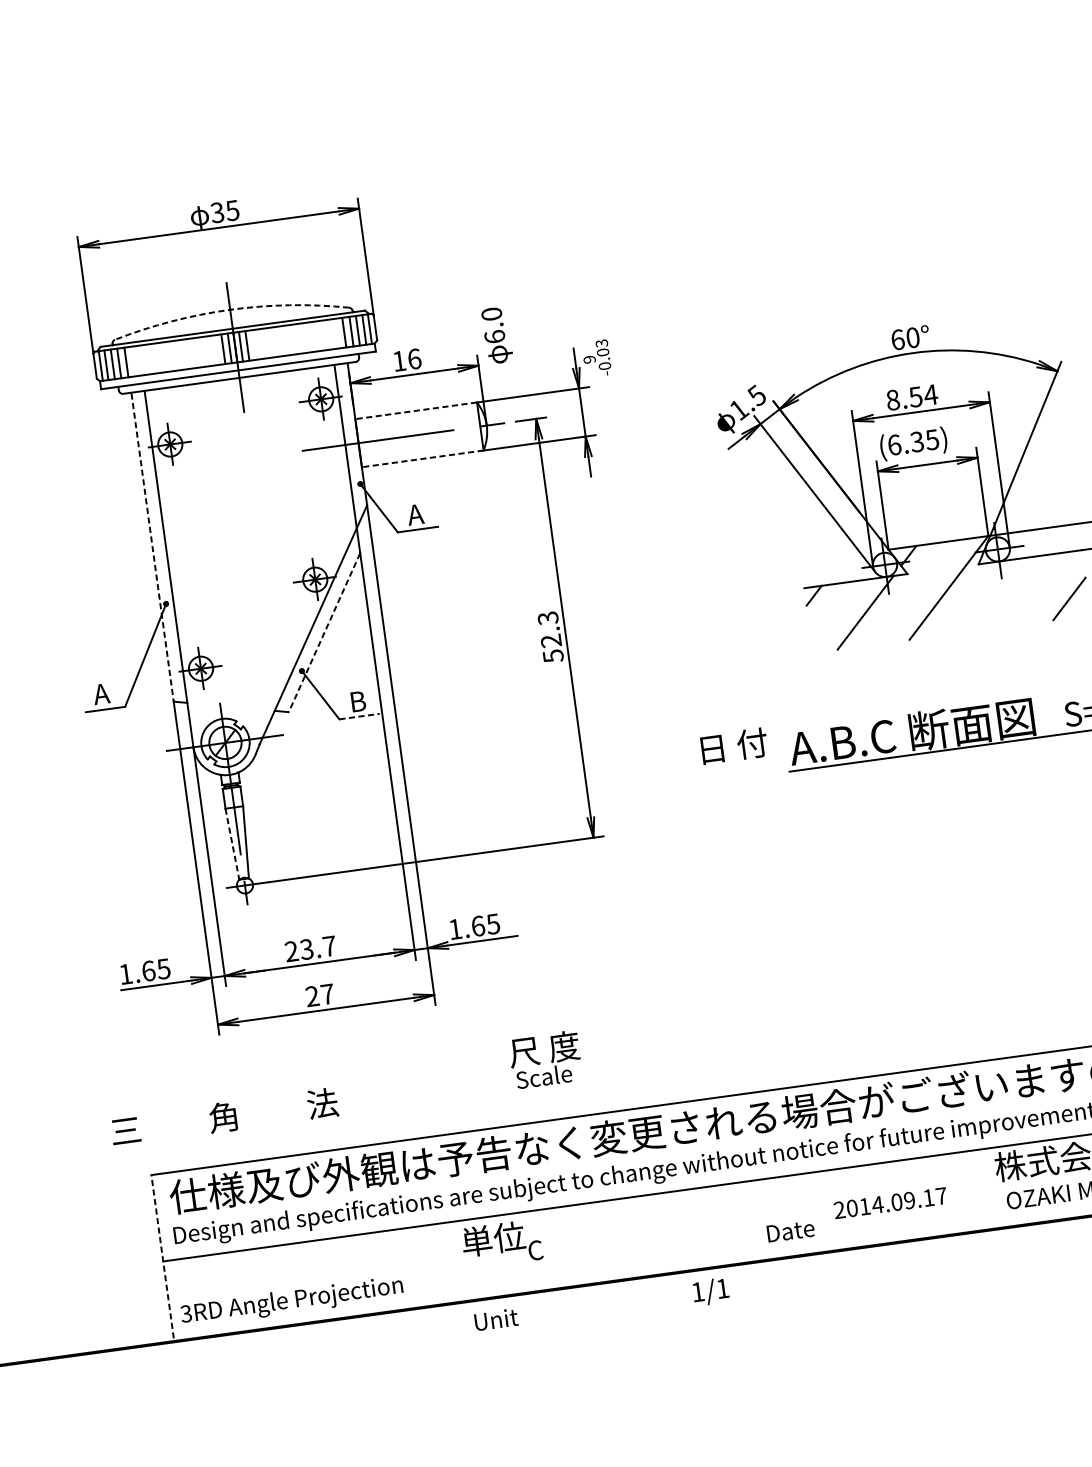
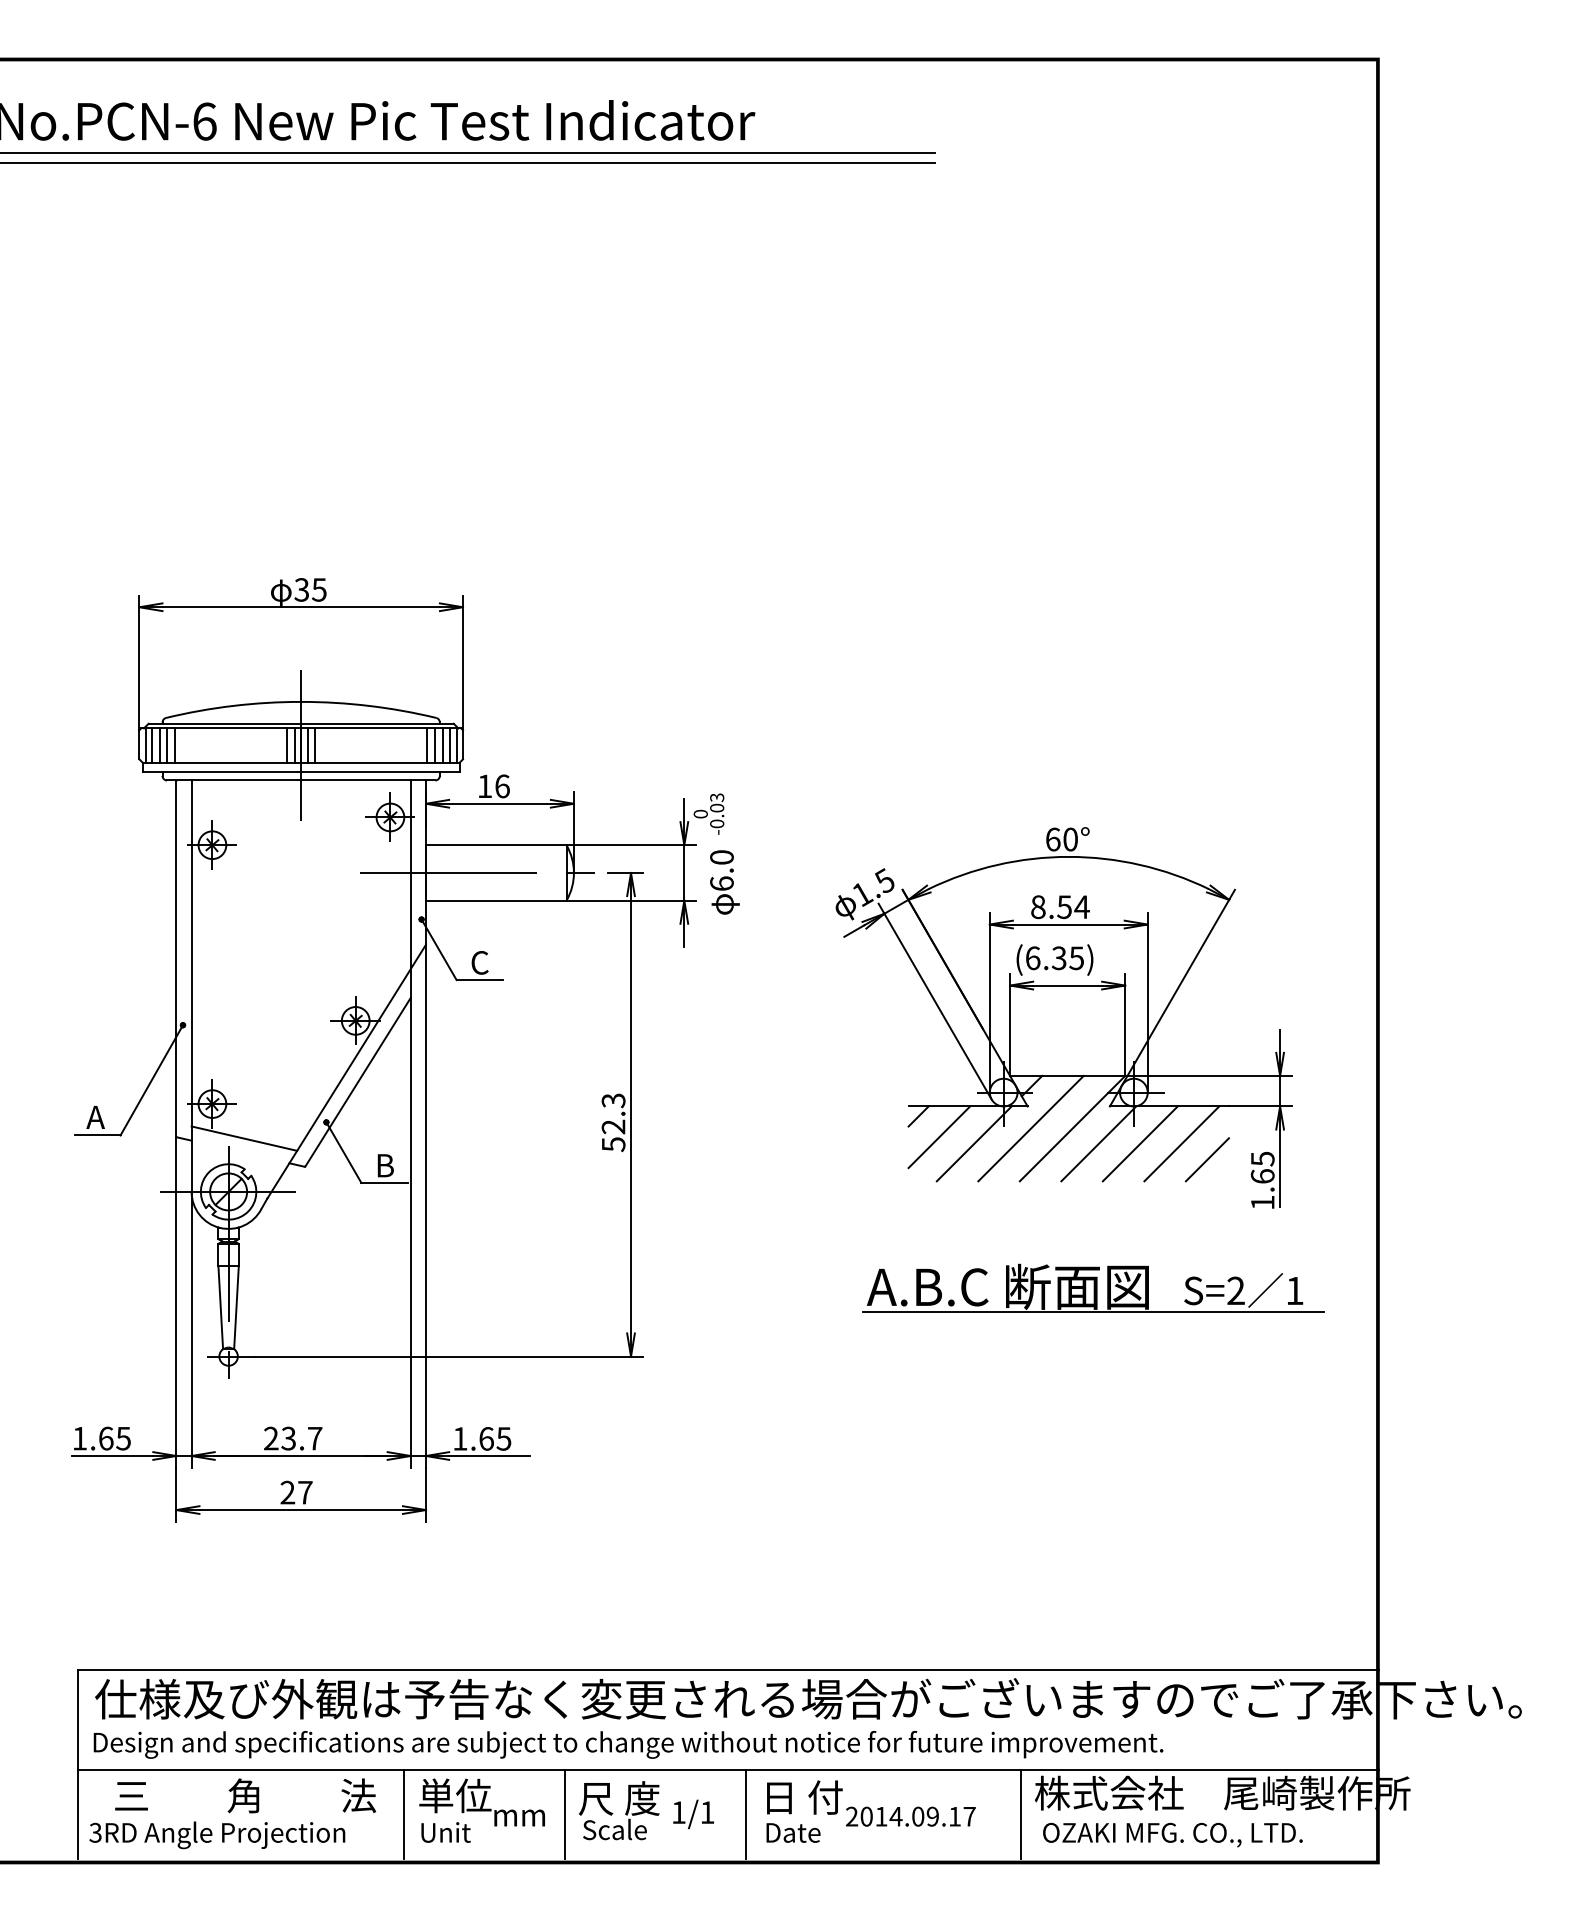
arc: (230, 309) -> (301, 701), dashed -> solid
text: (496, 335) -> (724, 882), moved
text: (589, 359) -> (700, 813), 9 -> 0
line: (415, 411) -> (495, 845), dashed -> solid
line: (422, 458) -> (495, 900), dashed -> solid
text: (415, 514) -> (479, 962), A -> C
line: (152, 546) -> (176, 958), dashed -> solid
line: (1045, 587) -> (1181, 1143), added
line: (912, 592) -> (1030, 1128), added
line: (1008, 592) -> (1139, 1143), added
line: (973, 597) -> (1098, 1143), added
line: (834, 611) -> (939, 1137), added
line: (324, 632) -> (357, 1082), dashed -> solid
line: (232, 694) -> (244, 1138), added
line: (360, 716) -> (385, 1182), dashed -> solid
text: (734, 746) -> (804, 1797), moved
line: (232, 844) -> (220, 1308), dashed -> solid
text: (545, 1059) -> (619, 1810), moved
text: (224, 1116) -> (245, 1795), moved
line: (985, 1187) -> (1020, 1813), added
line: (747, 1219) -> (746, 1813), added
line: (591, 1241) -> (565, 1813), added
text: (550, 1247) -> (518, 1814), C -> mm
line: (162, 1255) -> (77, 1763), dashed -> solid
line: (450, 1260) -> (403, 1813), added
text: (710, 1291) -> (693, 1814), moved
text: (495, 1319) -> (445, 1832), moved

